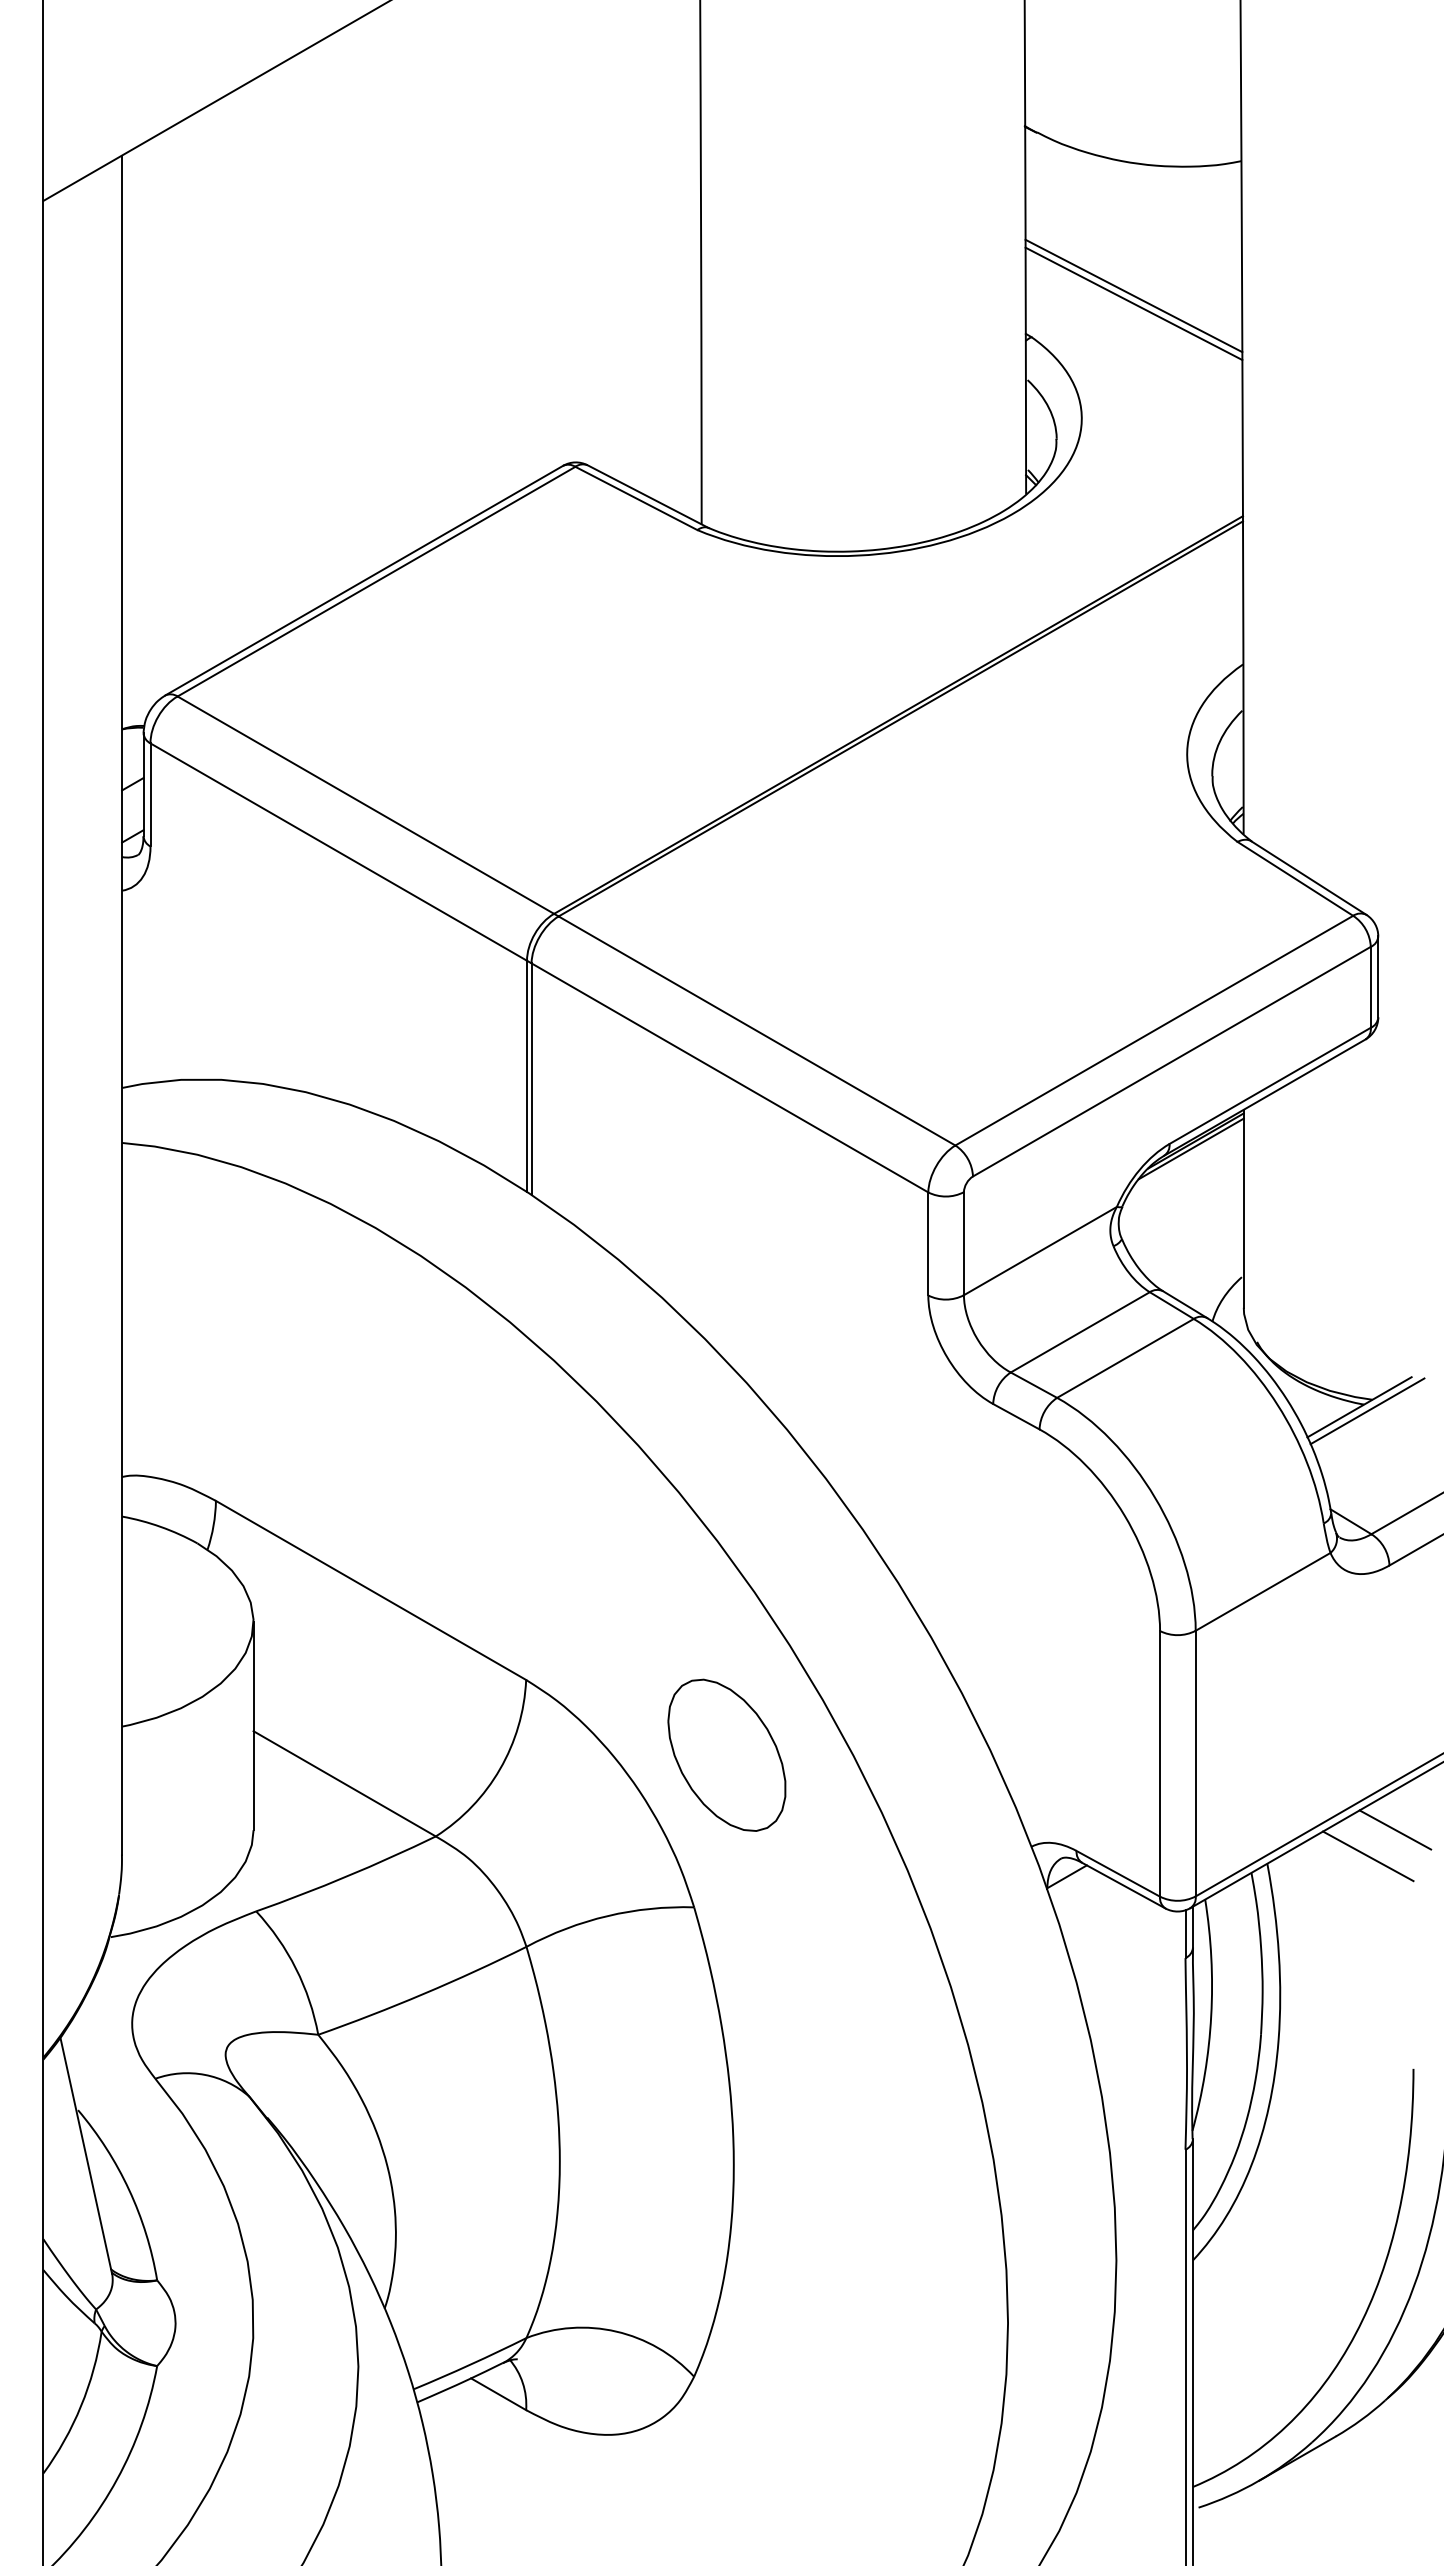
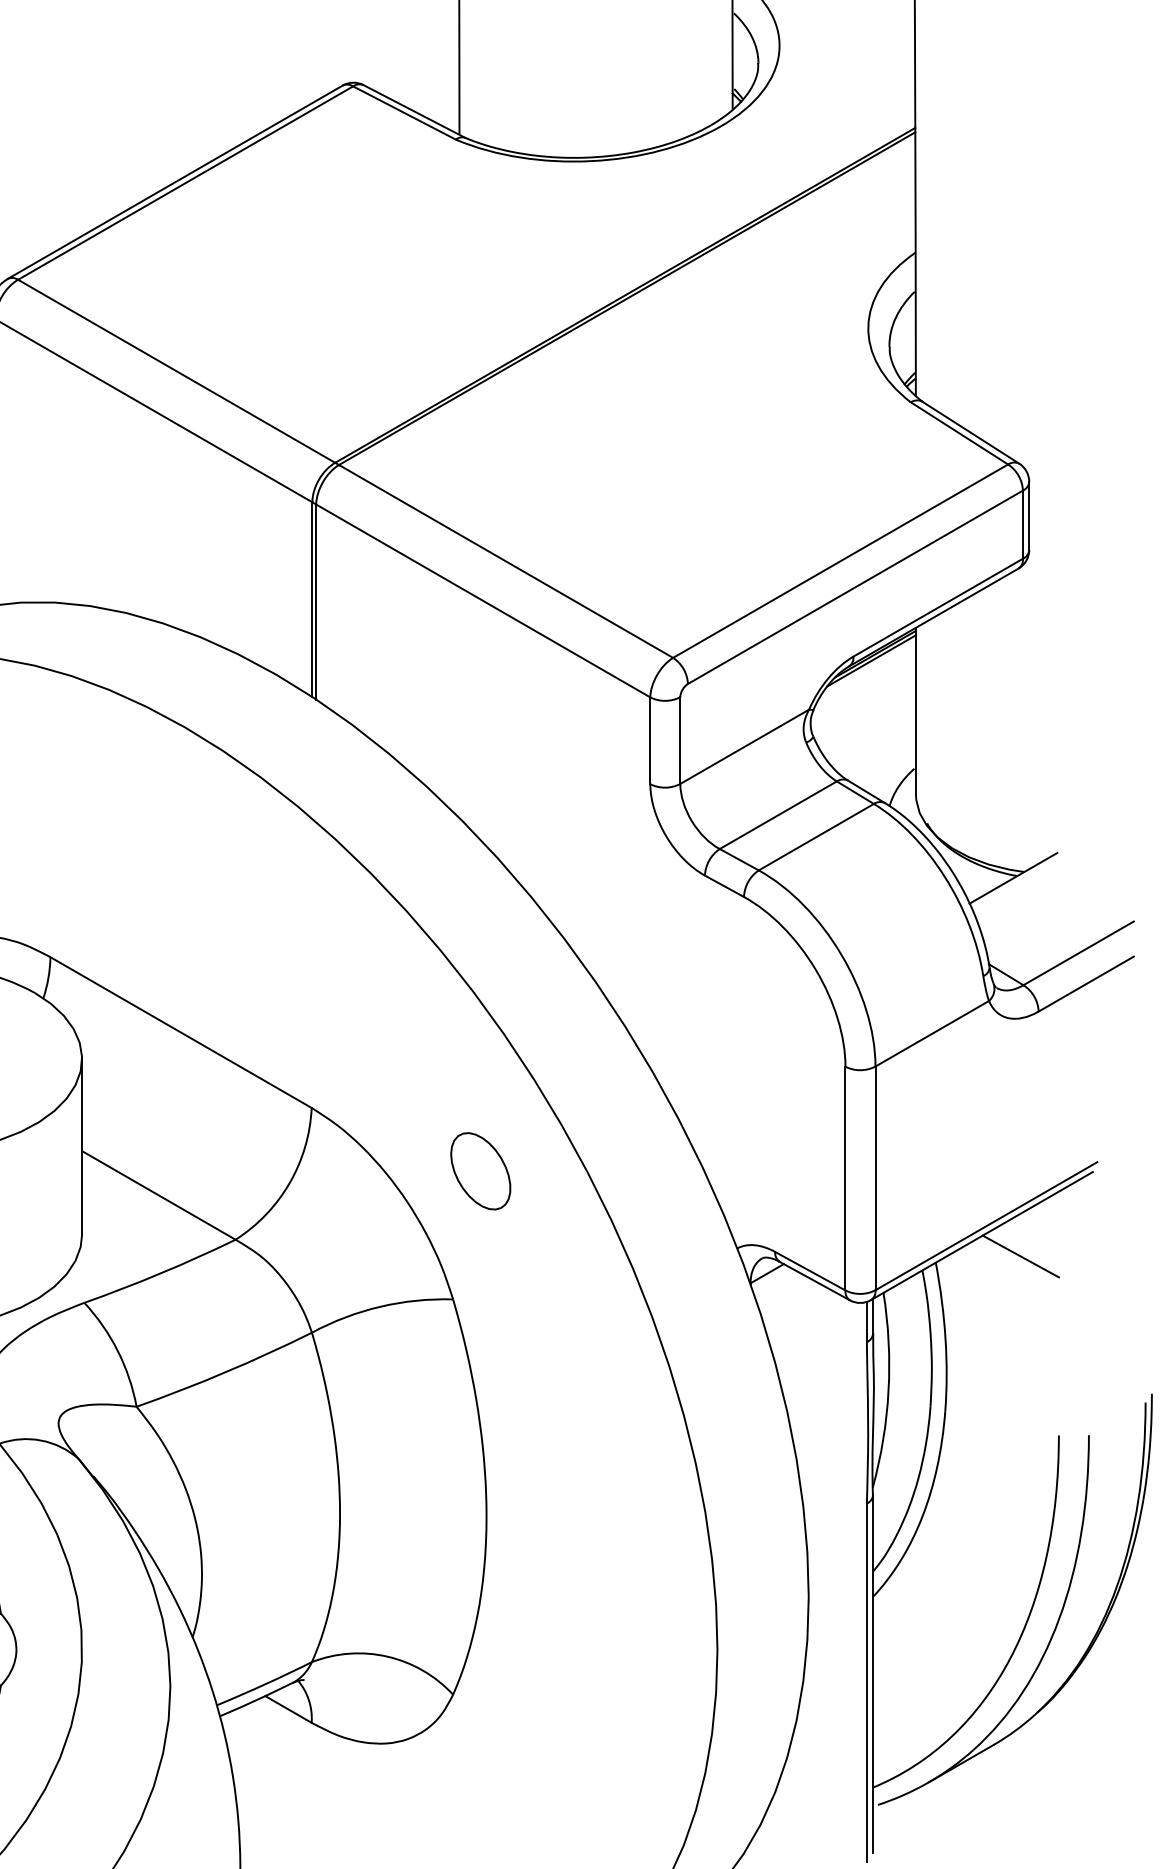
line: (1367, 1411) -> (1020, 881), removed
part: (726, 1754) -> (480, 1170), size x0.6
line: (1395, 1829) -> (1043, 1233), removed

